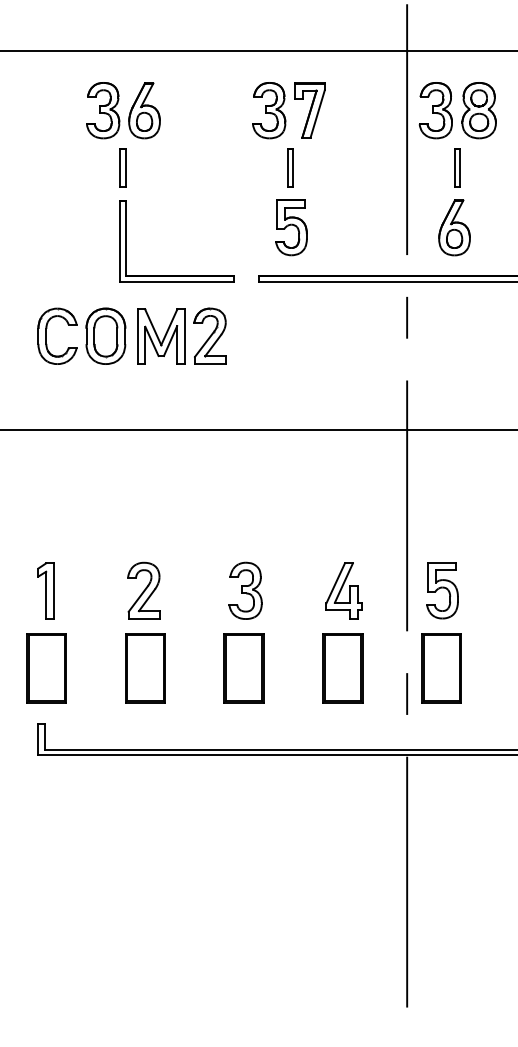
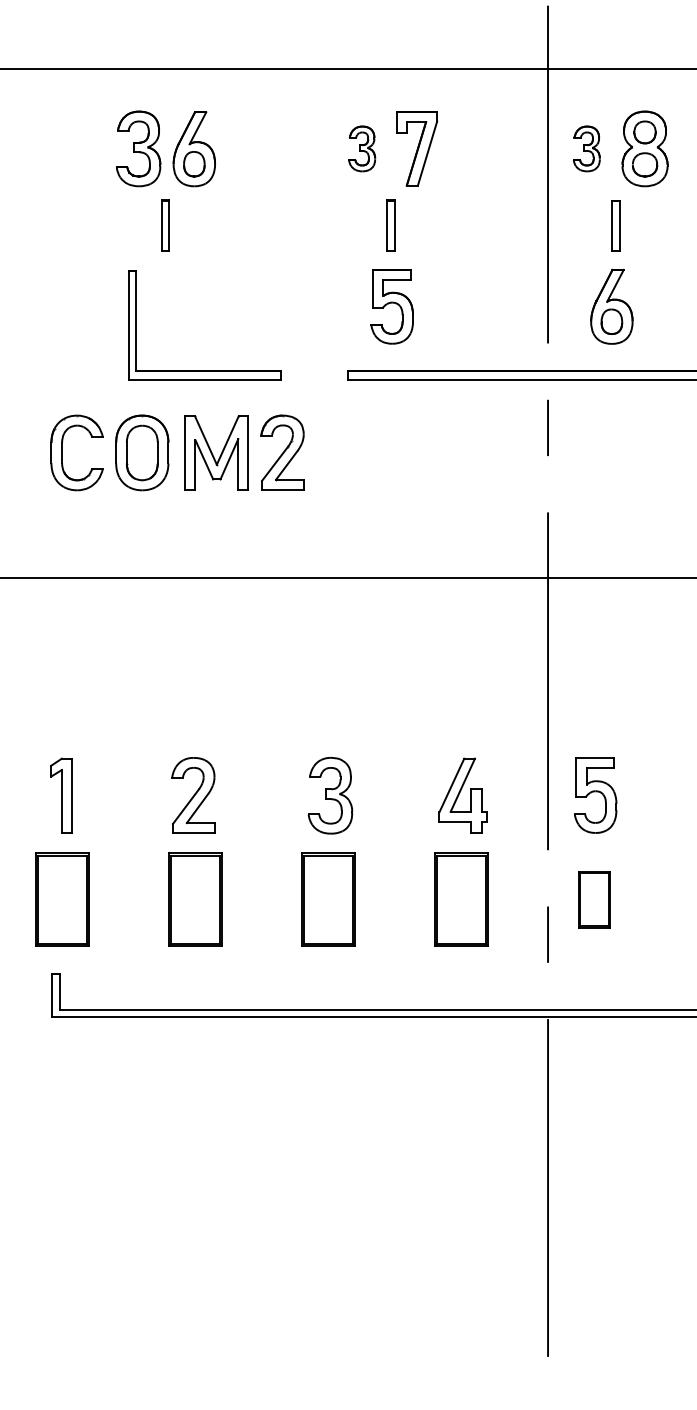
part: (268, 110) -> (361, 148), size x0.6
part: (435, 110) -> (586, 148), size x0.6
part: (176, 275) -> (204, 370), moved
part: (441, 667) -> (594, 899), size x0.6

